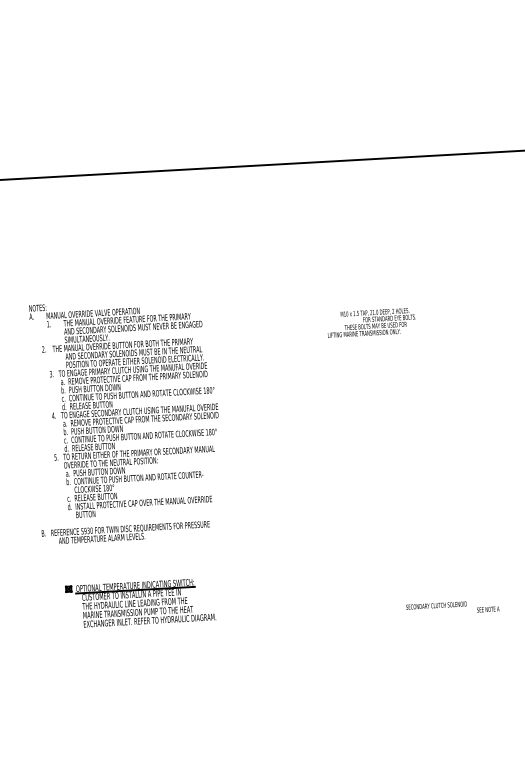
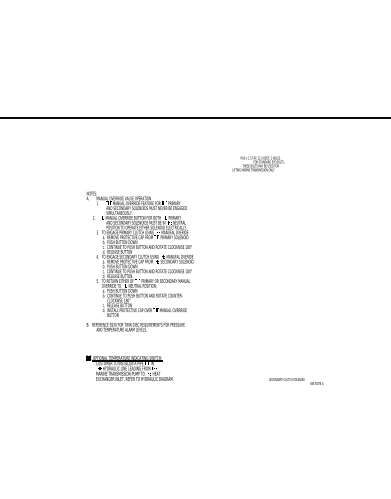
text: (370, 322) -> (257, 163), moved
text: (126, 419) -> (139, 261), moved
part: (139, 601) -> (129, 367), moved

